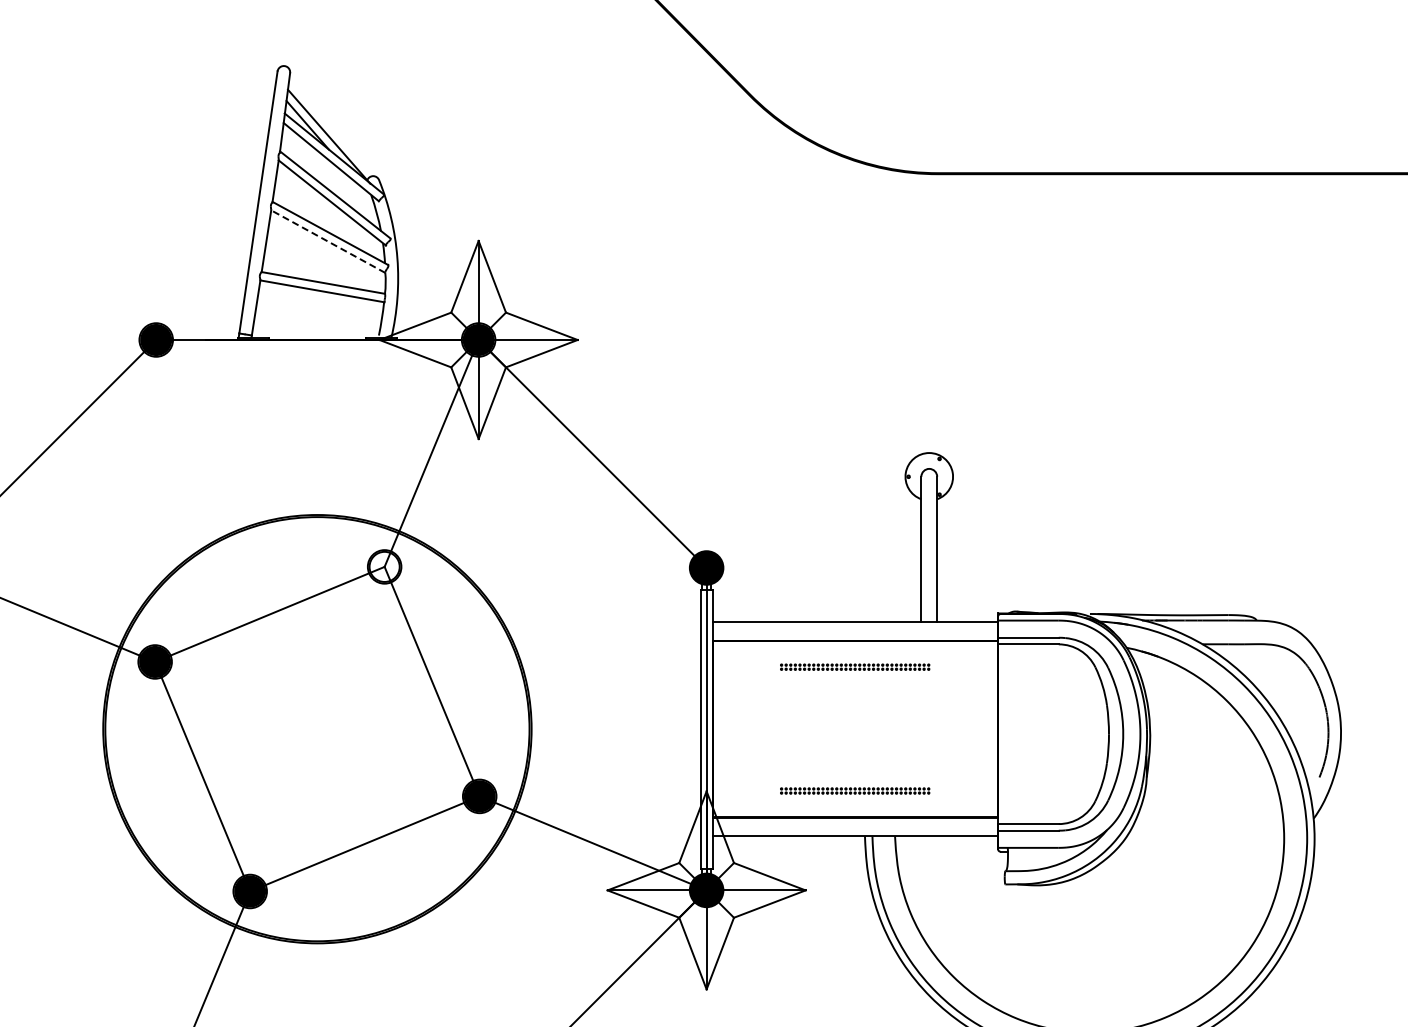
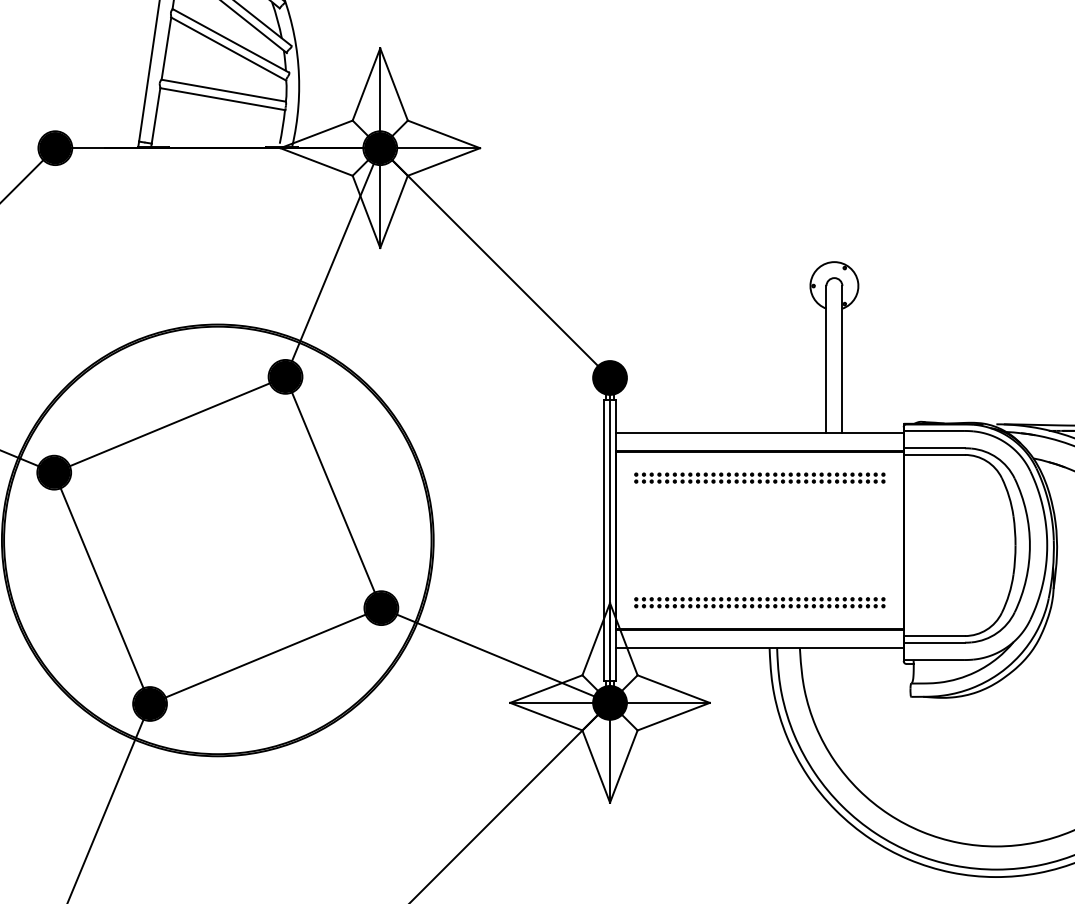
line: (327, 241) -> (227, 48), dashed -> solid
fill: (384, 566) -> (285, 376), added
part: (854, 666) -> (759, 477), size x1.67
part: (854, 790) -> (759, 602), size x1.67

